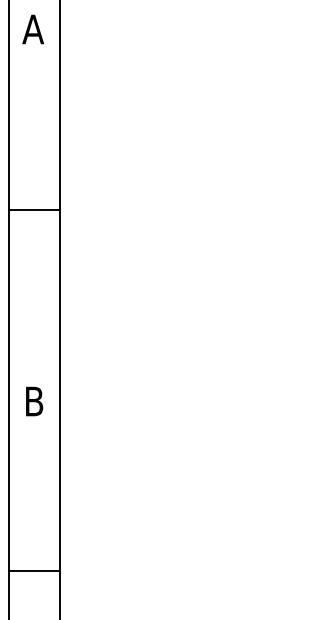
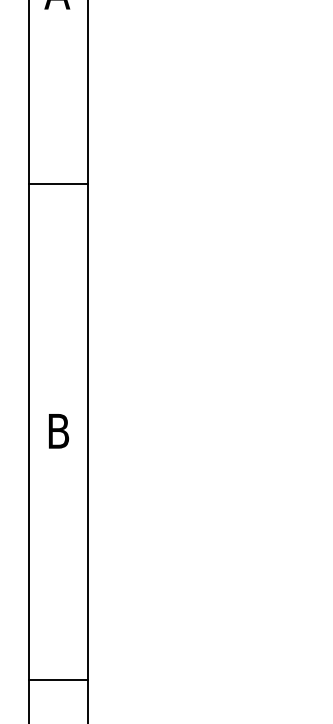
line: (34, 209) -> (58, 183), moved
line: (34, 571) -> (58, 680), moved

